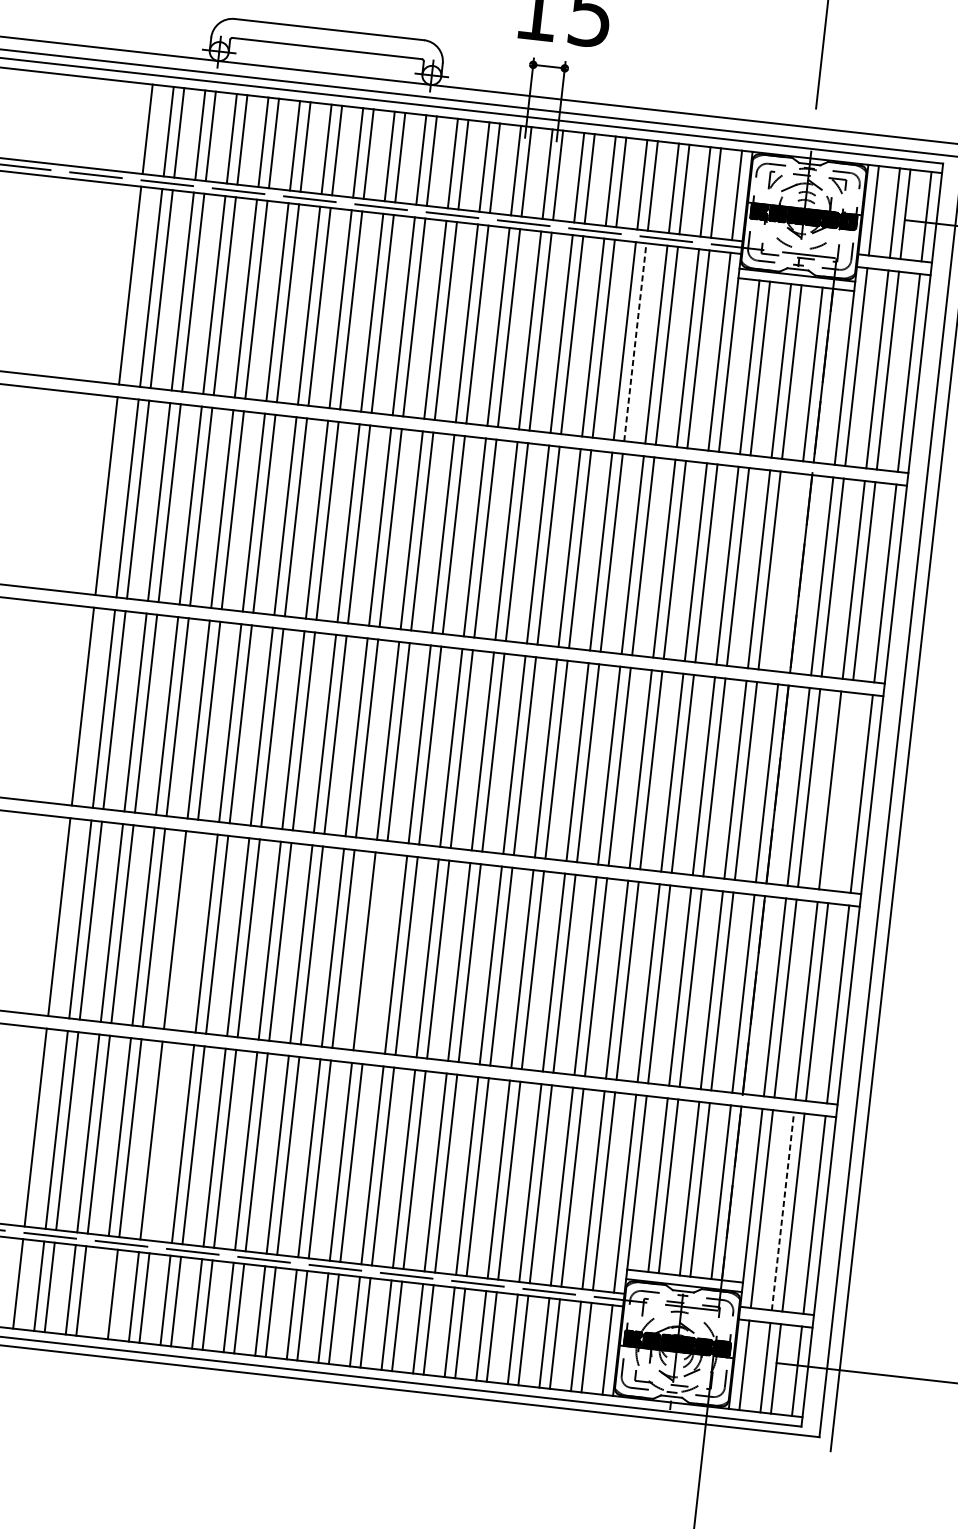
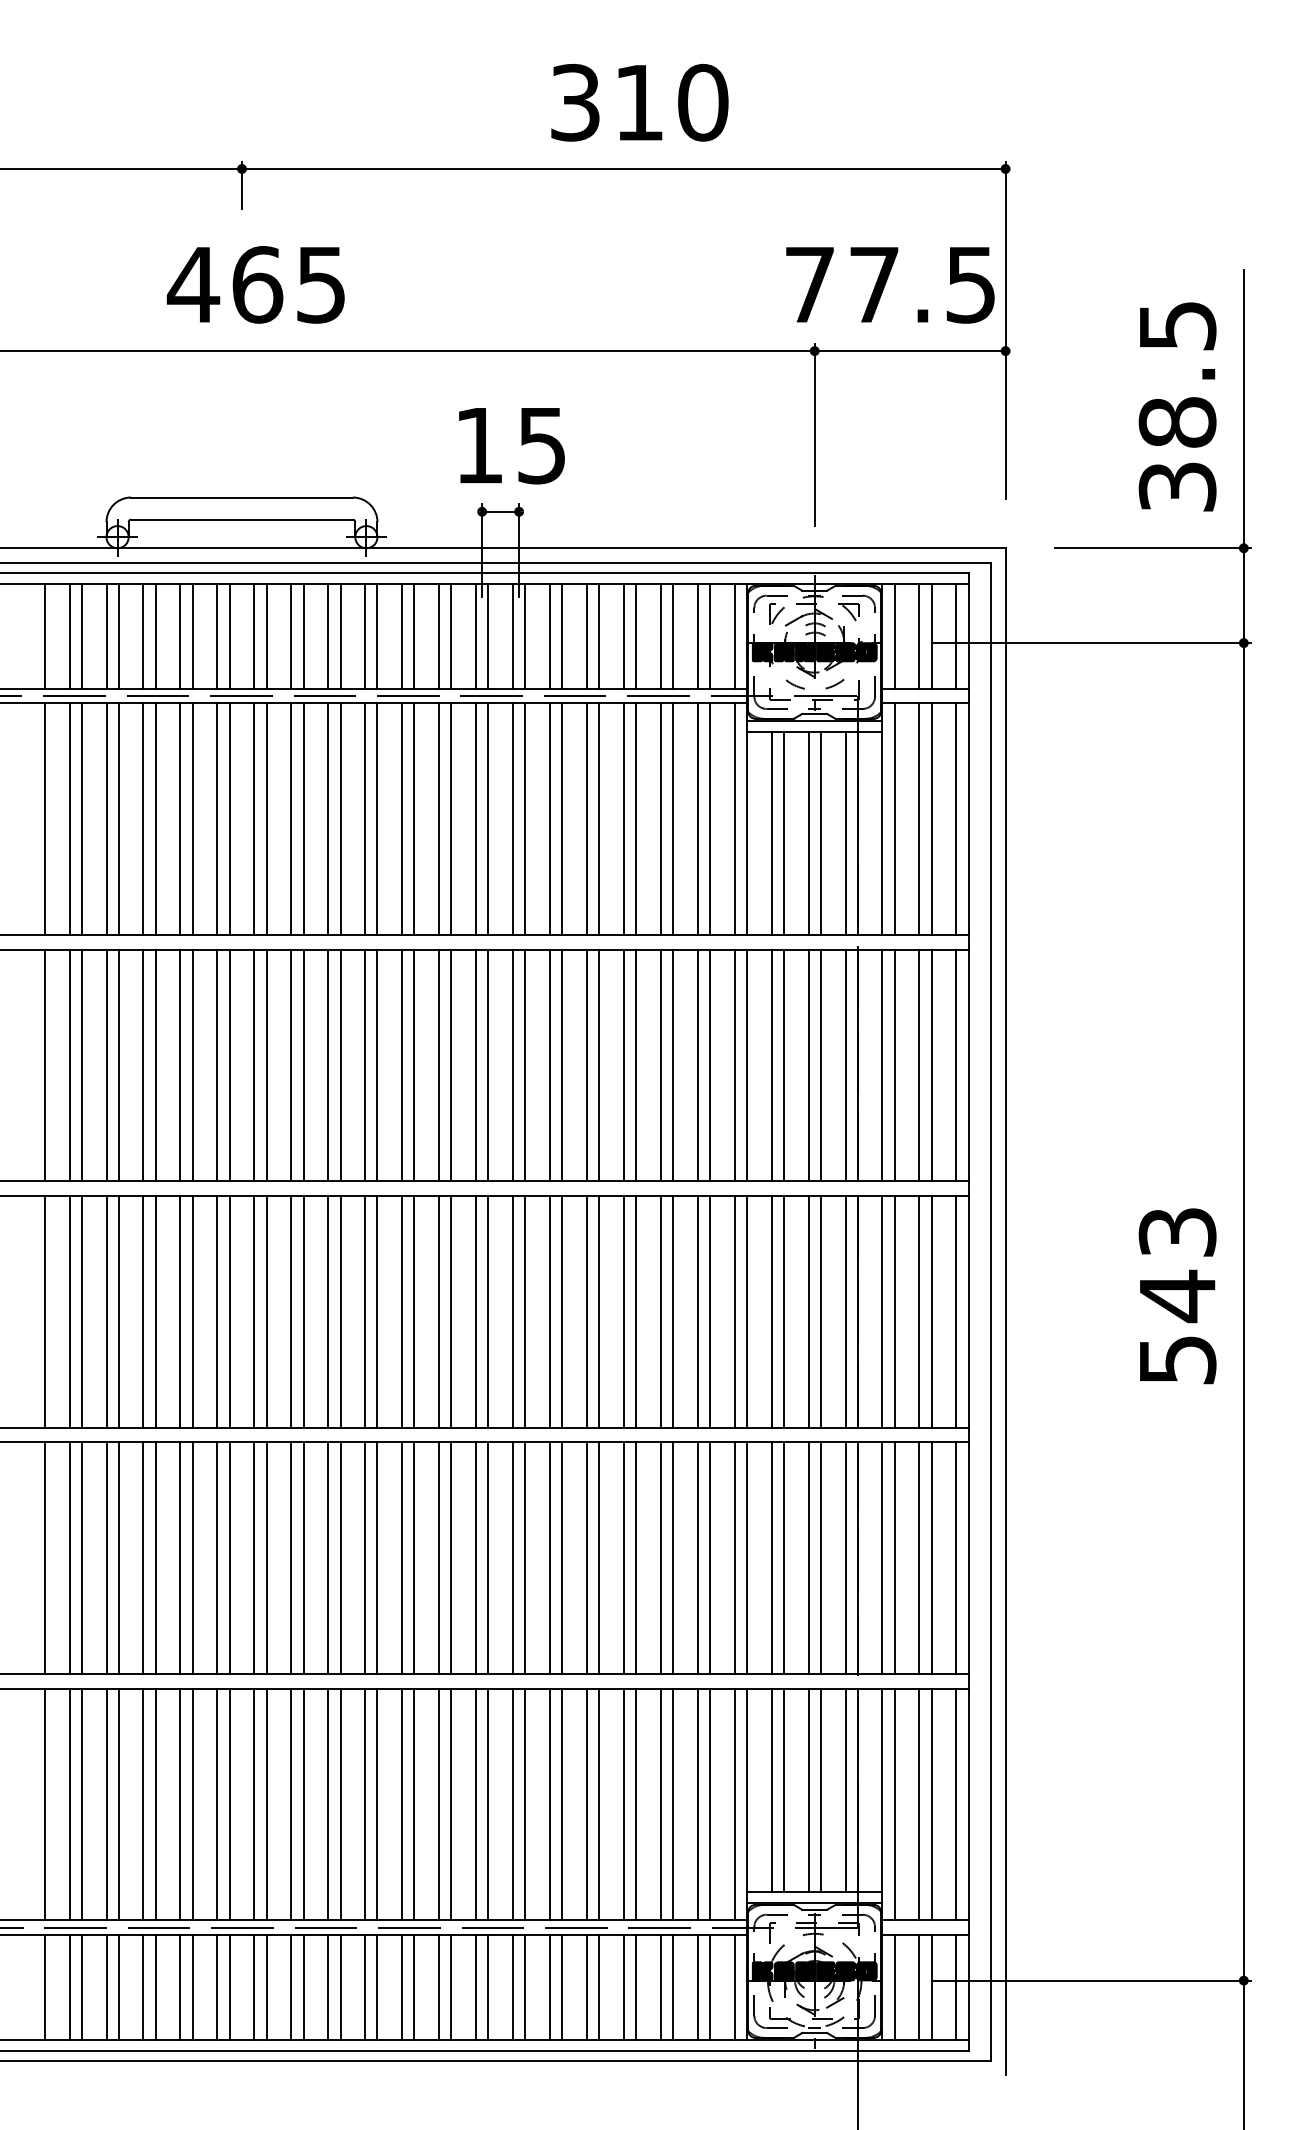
line: (635, 342) -> (636, 819), dashed -> solid
line: (790, 572) -> (845, 1065), added
line: (840, 791) -> (931, 1311), added
line: (185, 930) -> (192, 1557), added
line: (375, 951) -> (414, 1557), added
line: (161, 1141) -> (192, 1804), added
line: (783, 1211) -> (919, 1804), dashed -> solid
line: (102, 1293) -> (143, 1987), added

